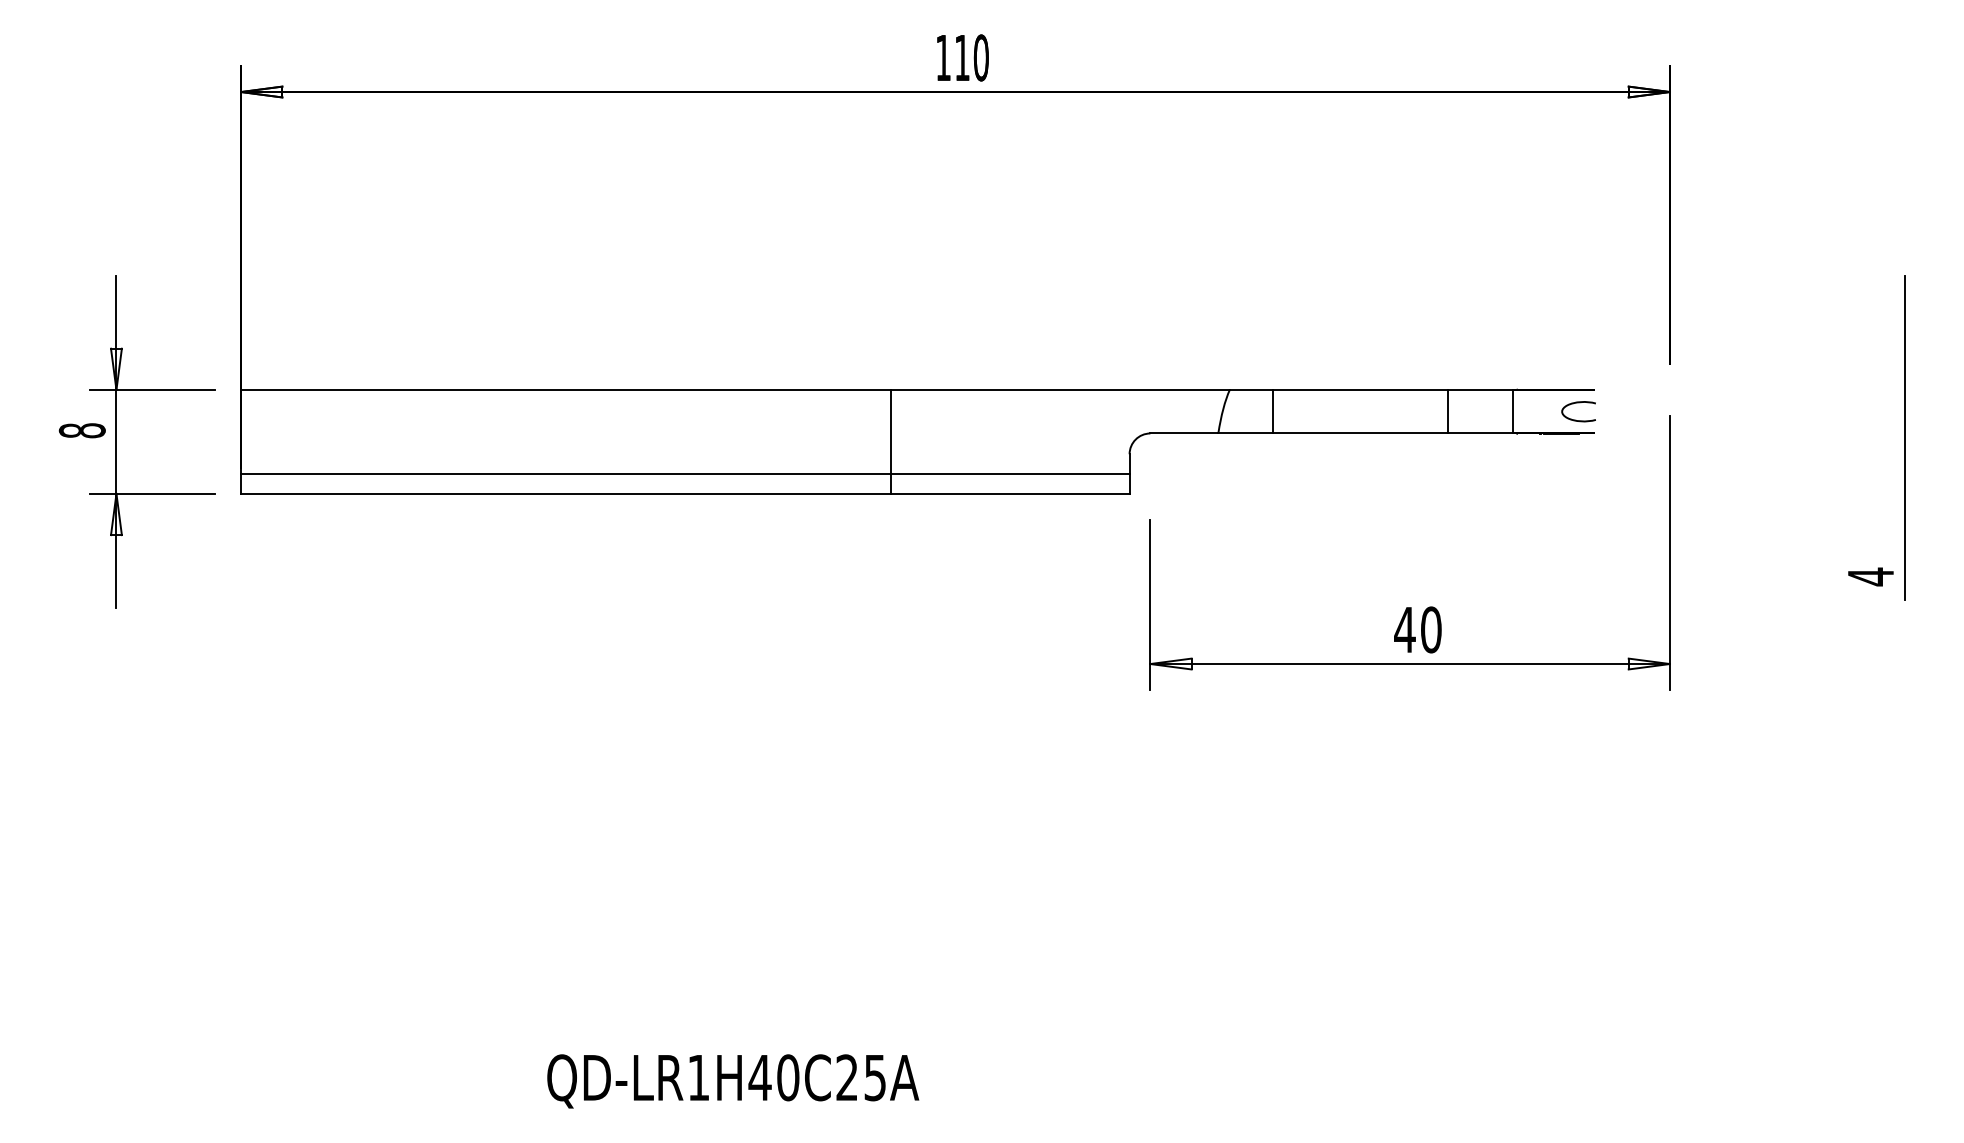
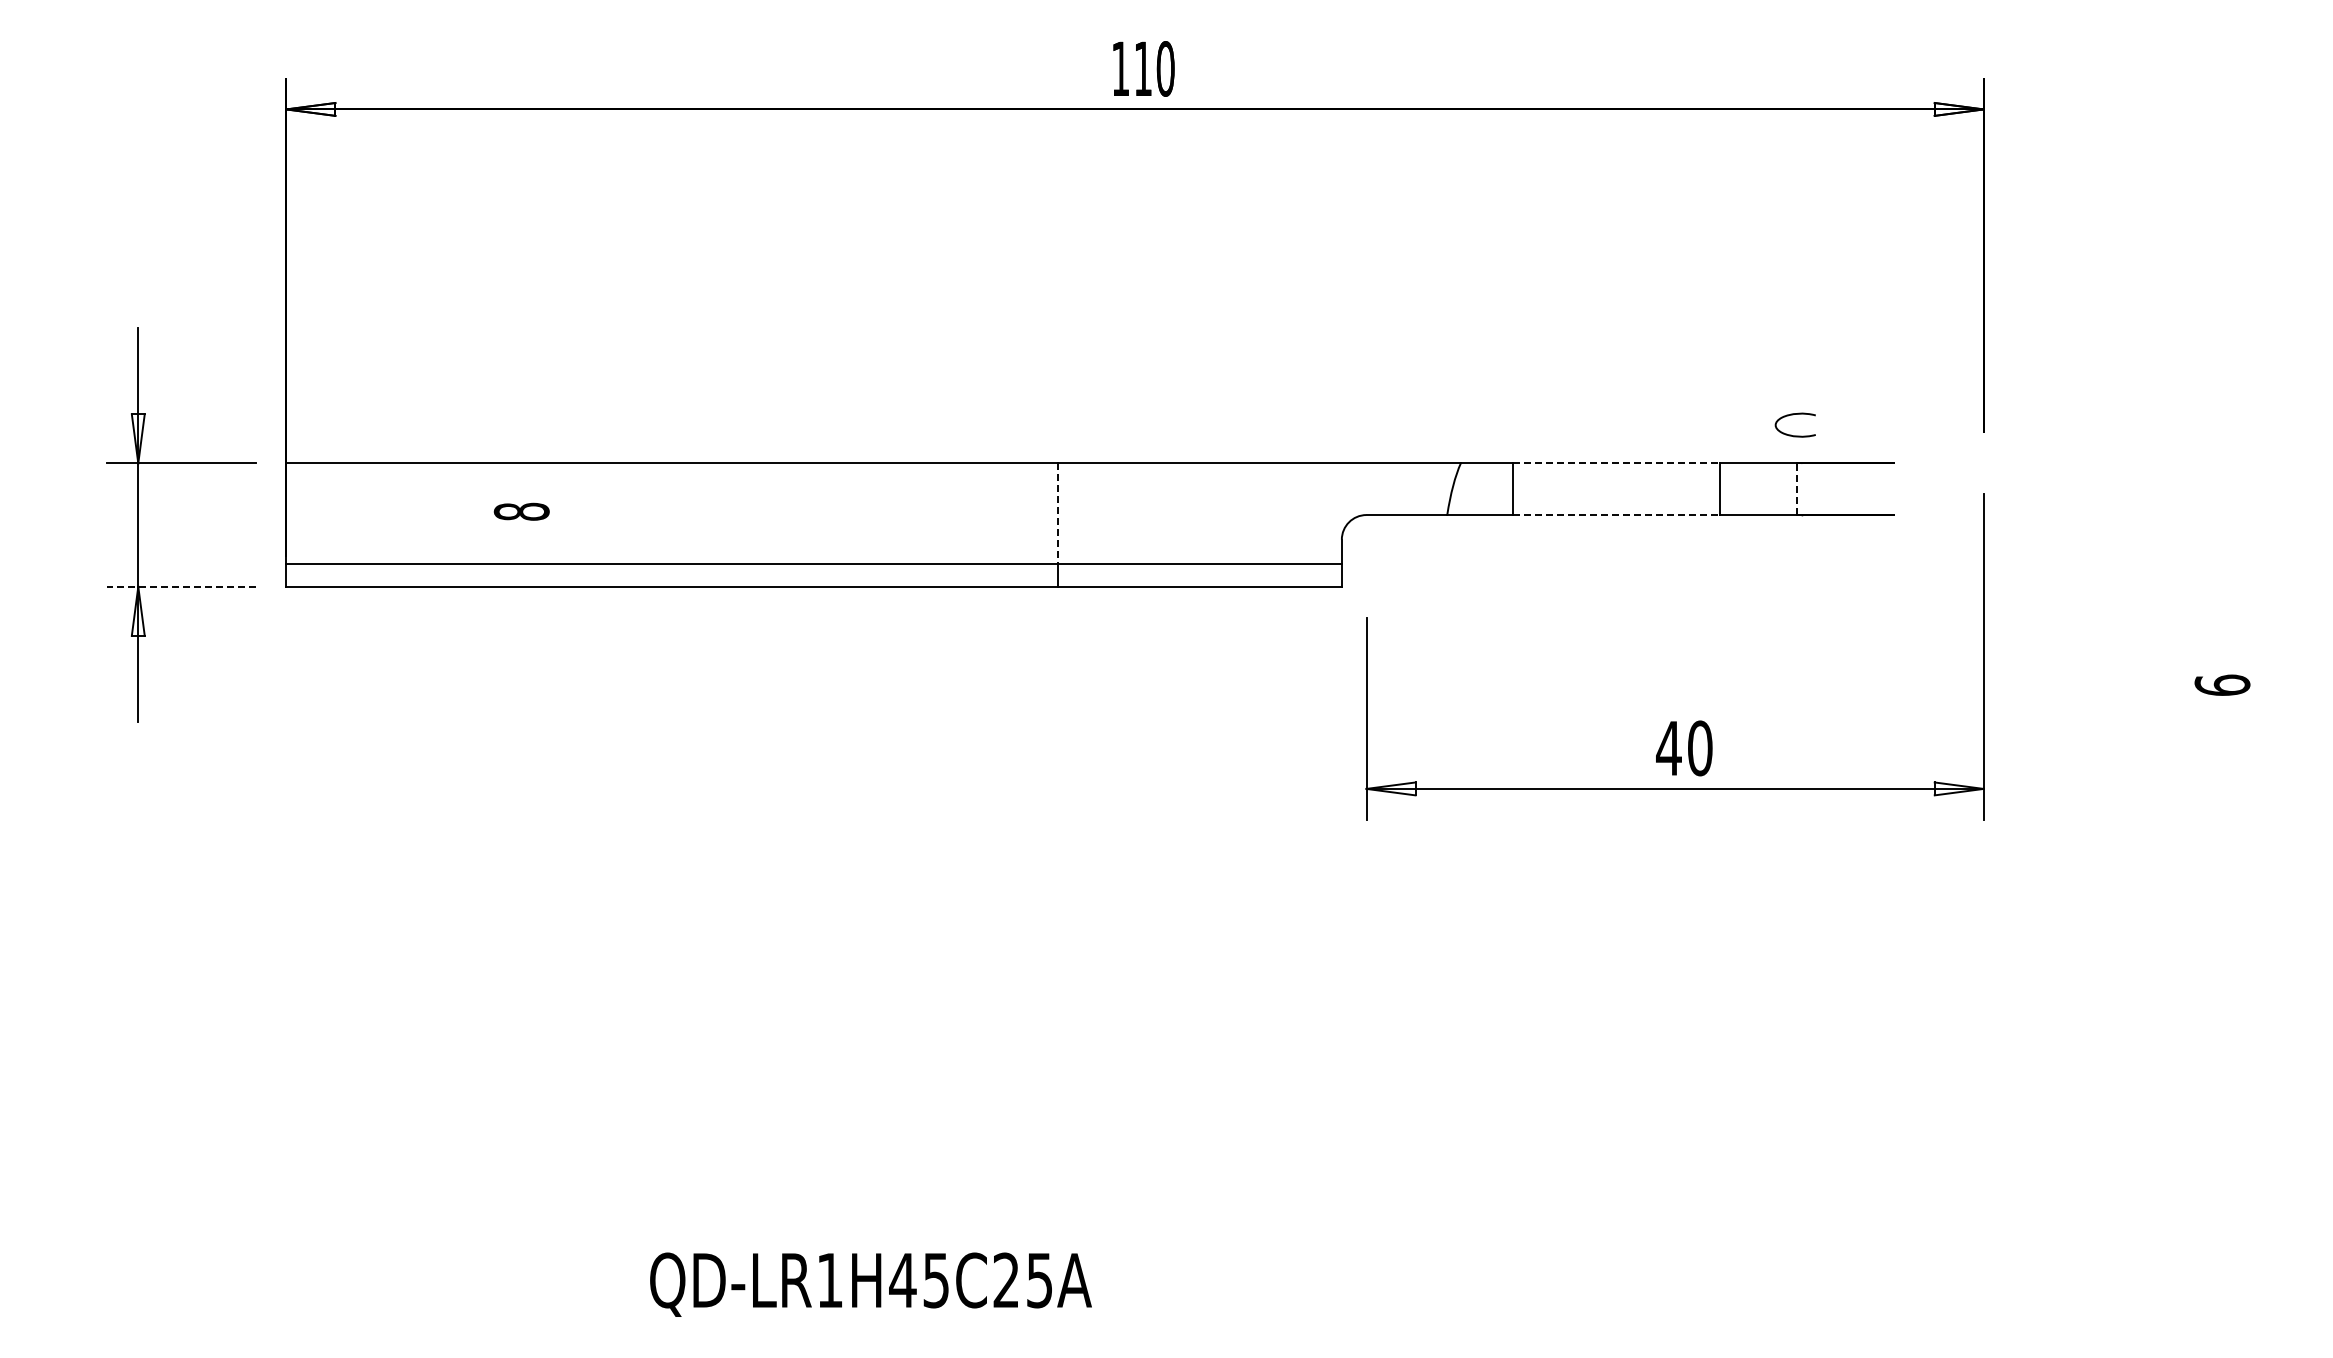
line: (1360, 390) -> (1616, 463), solid -> dashed
curve: (1577, 403) -> (1793, 415), moved
line: (1513, 411) -> (1797, 489), solid -> dashed
text: (82, 430) -> (521, 511), moved
line: (890, 433) -> (1057, 514), solid -> dashed
line: (1360, 433) -> (1616, 515), solid -> dashed
line: (1905, 438) -> (2263, 520), removed
line: (152, 493) -> (181, 586), solid -> dashed
text: (1870, 576) -> (2222, 685), 4 -> 6
text: (788, 1077) -> (936, 1280), QD-LR1H40C25A -> QD-LR1H45C25A

